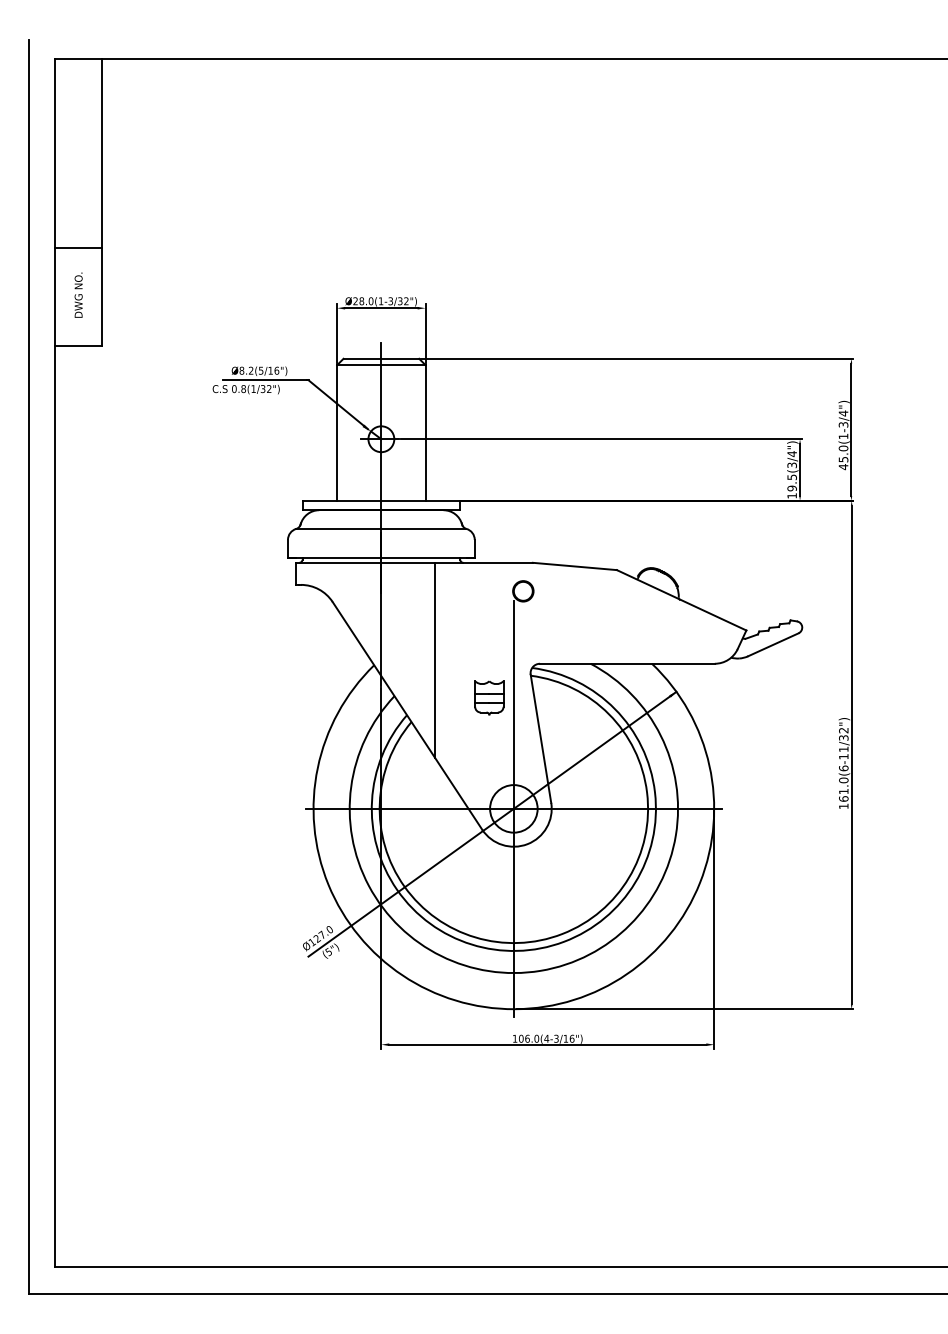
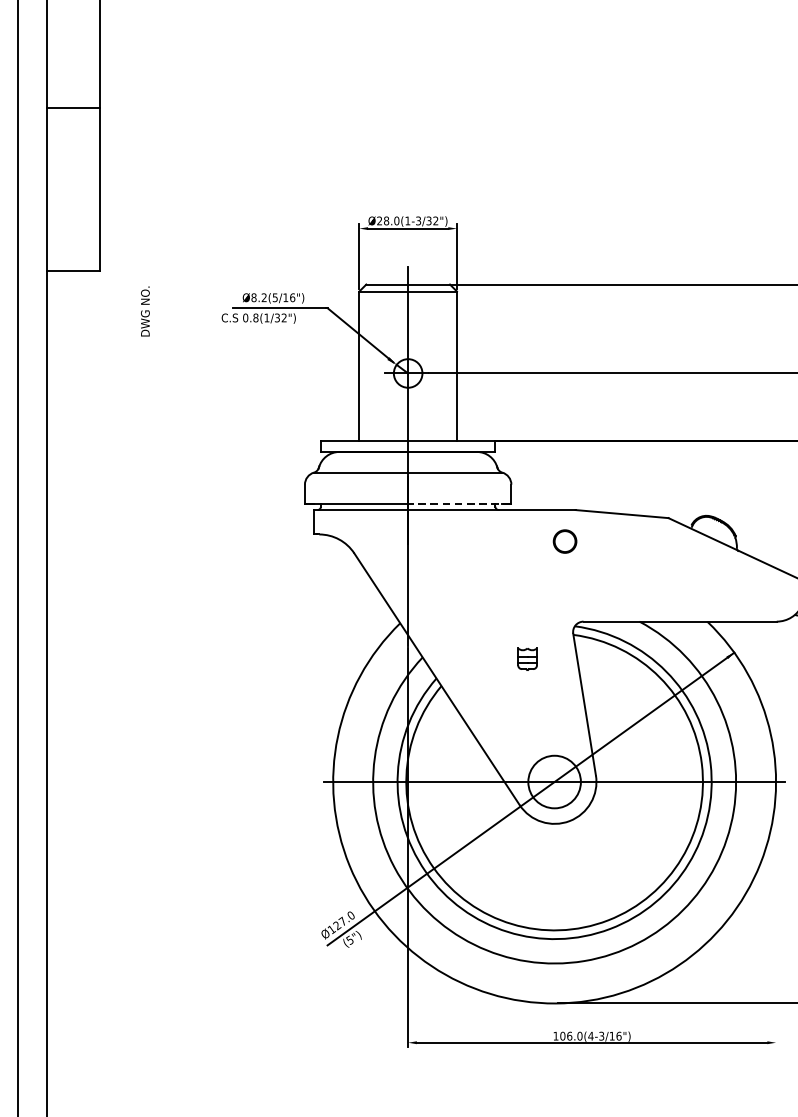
line: (78, 248) -> (73, 108), moved
text: (78, 294) -> (145, 310), moved
line: (427, 557) -> (459, 504), solid -> dashed
line: (435, 660) -> (467, 618), removed
part: (489, 697) -> (527, 658), size x0.6
line: (513, 808) -> (554, 781), removed
line: (714, 929) -> (776, 915), removed

